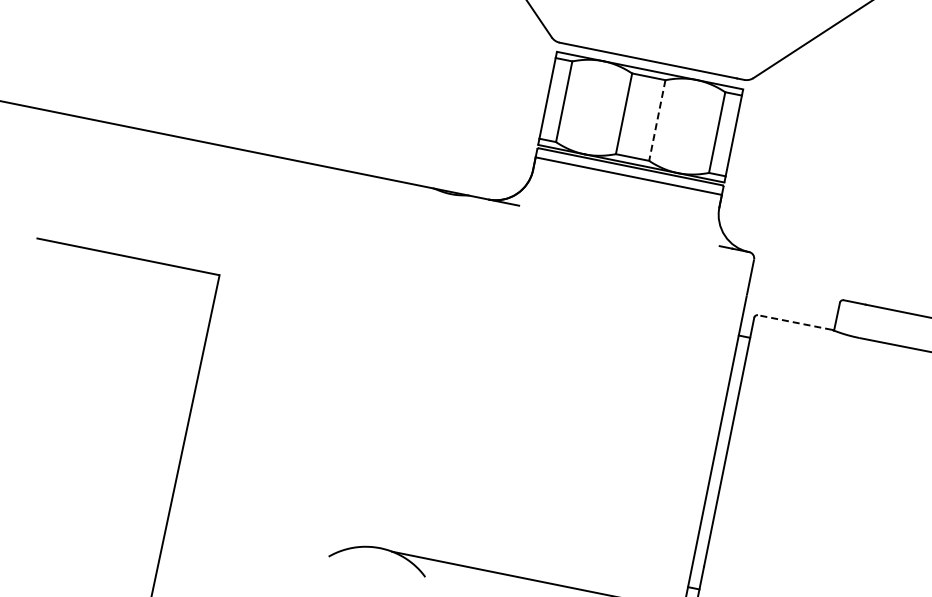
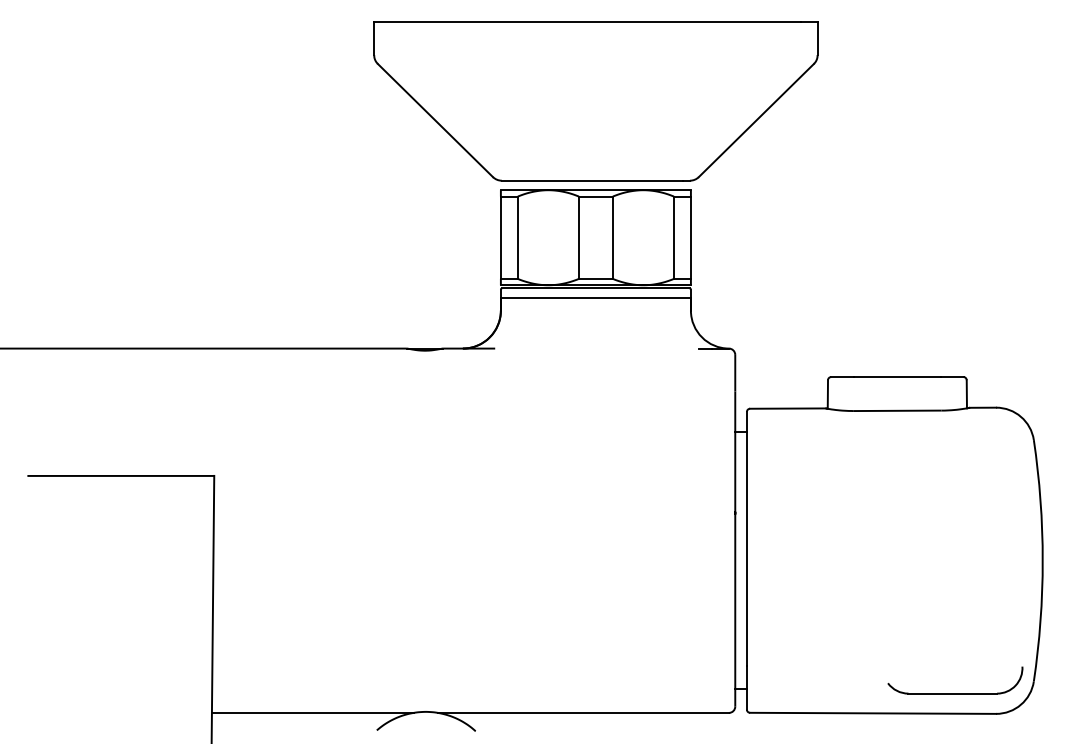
line: (656, 121) -> (612, 238), dashed -> solid
line: (794, 322) -> (787, 408), dashed -> solid
line: (269, 526) -> (312, 712), added

